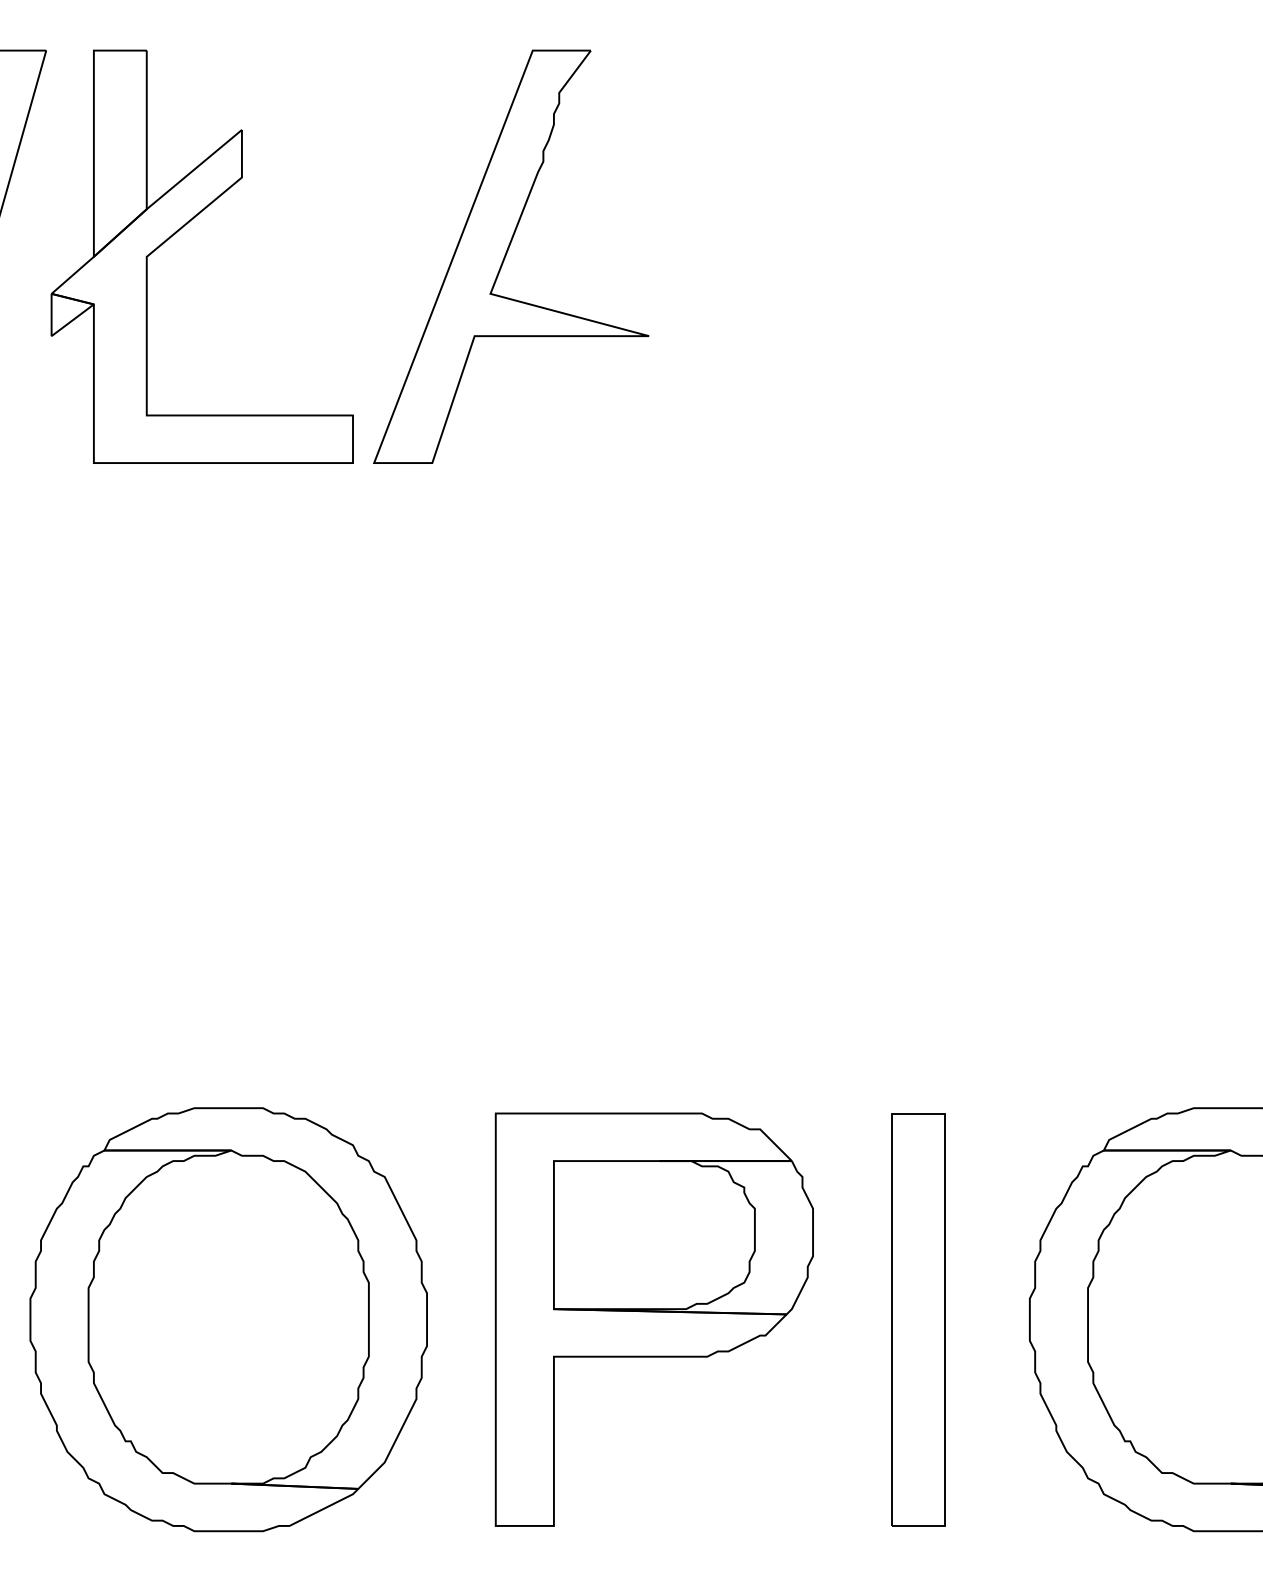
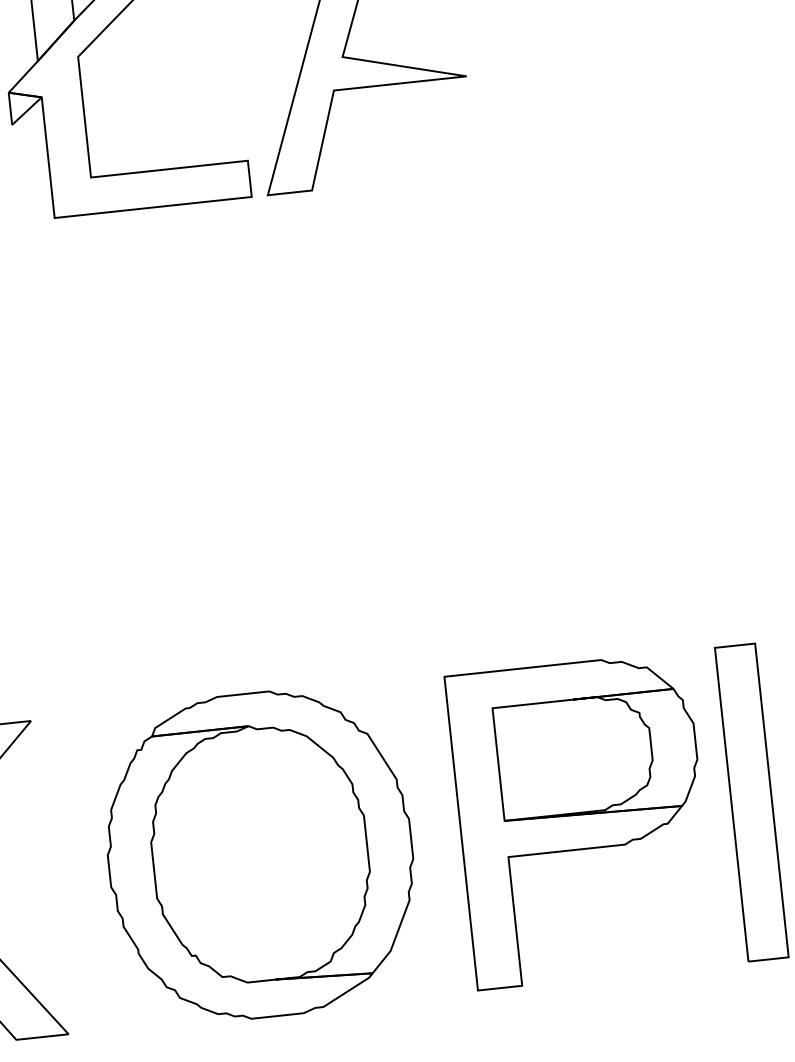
part: (228, 1319) -> (260, 854), moved
part: (653, 1319) -> (581, 820), moved

